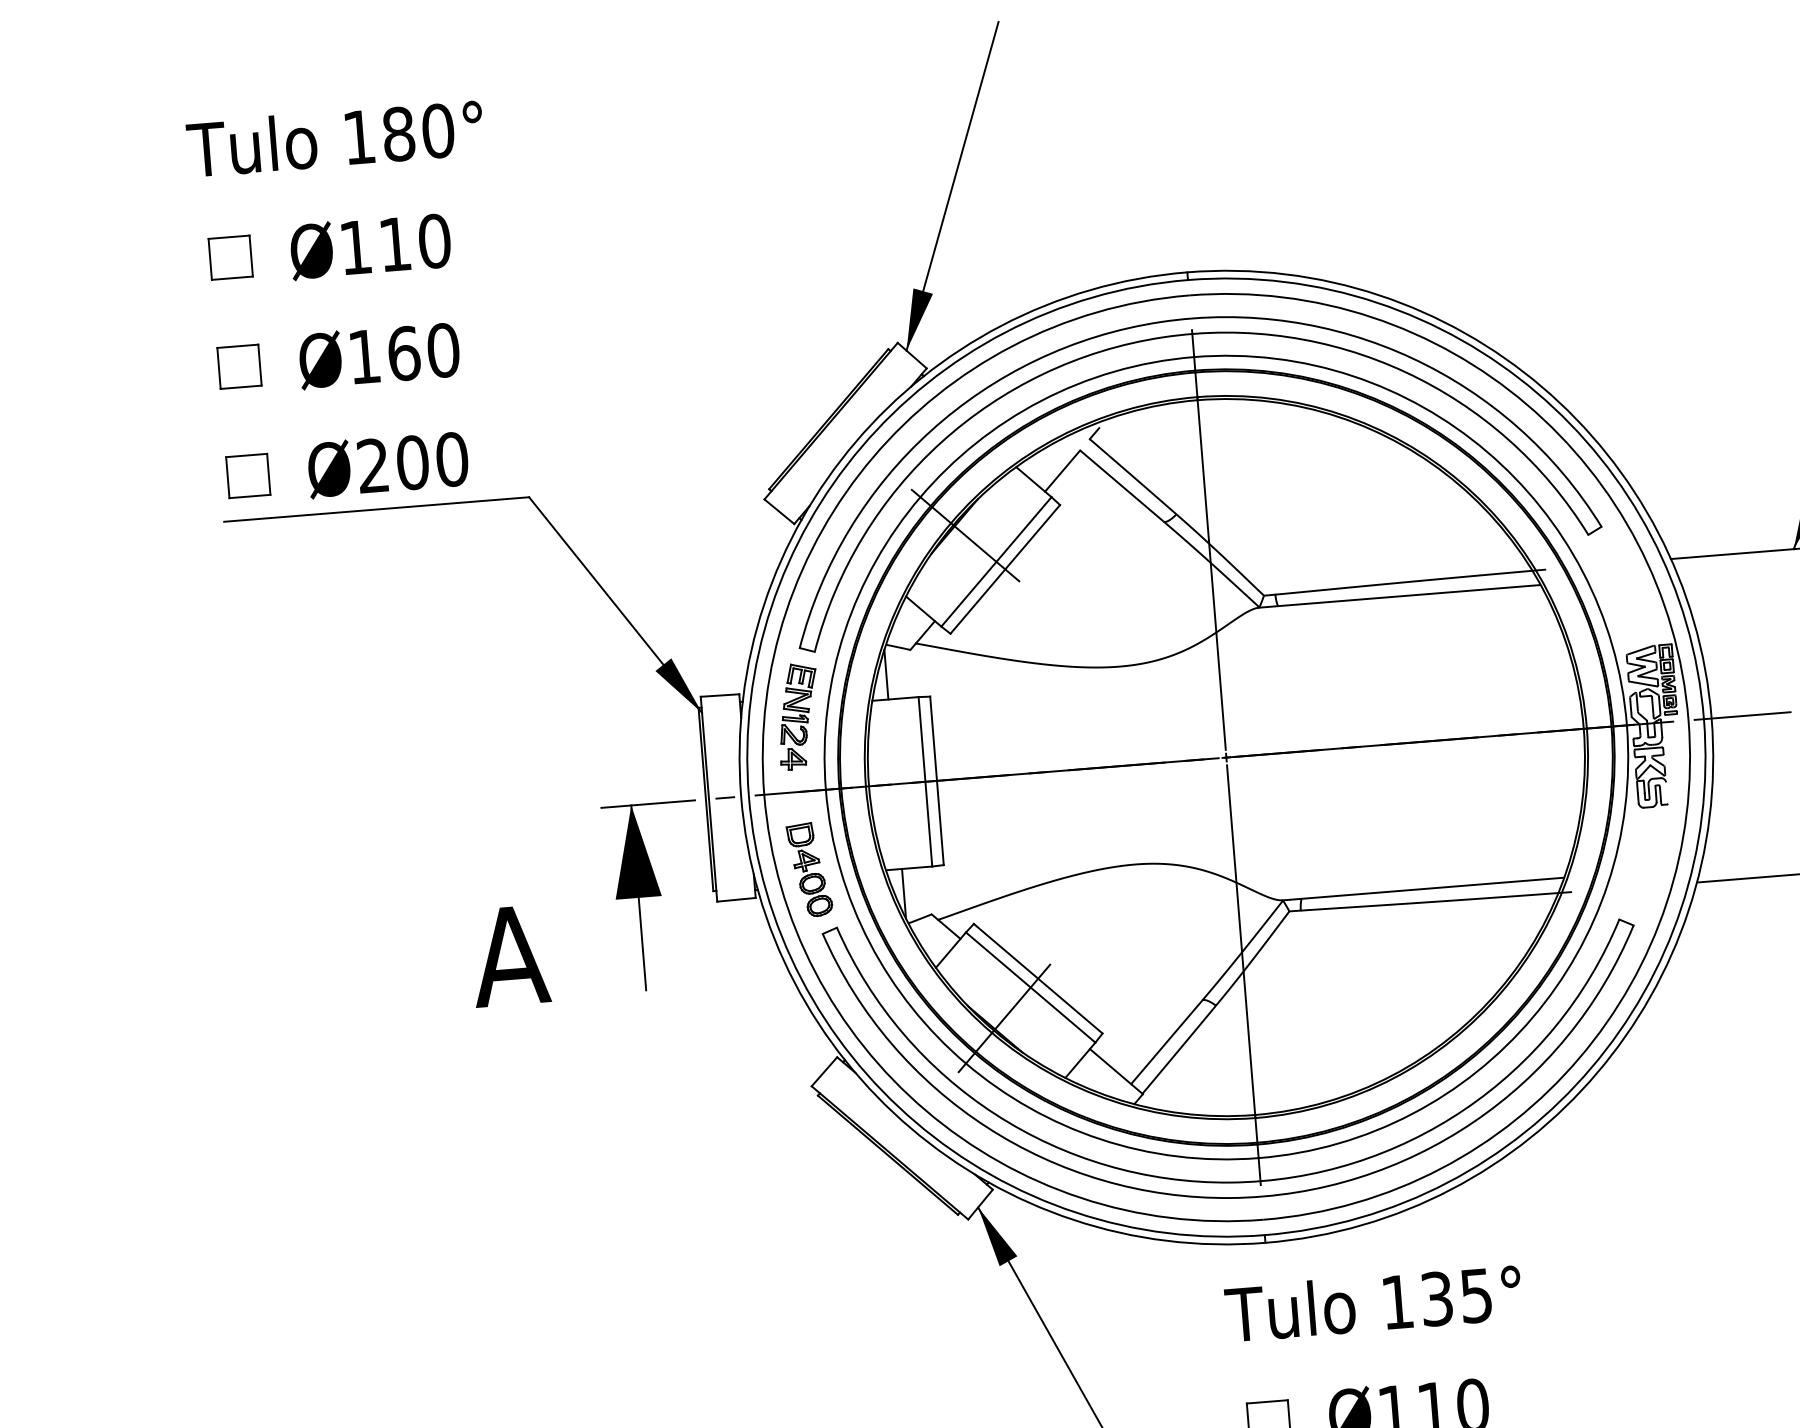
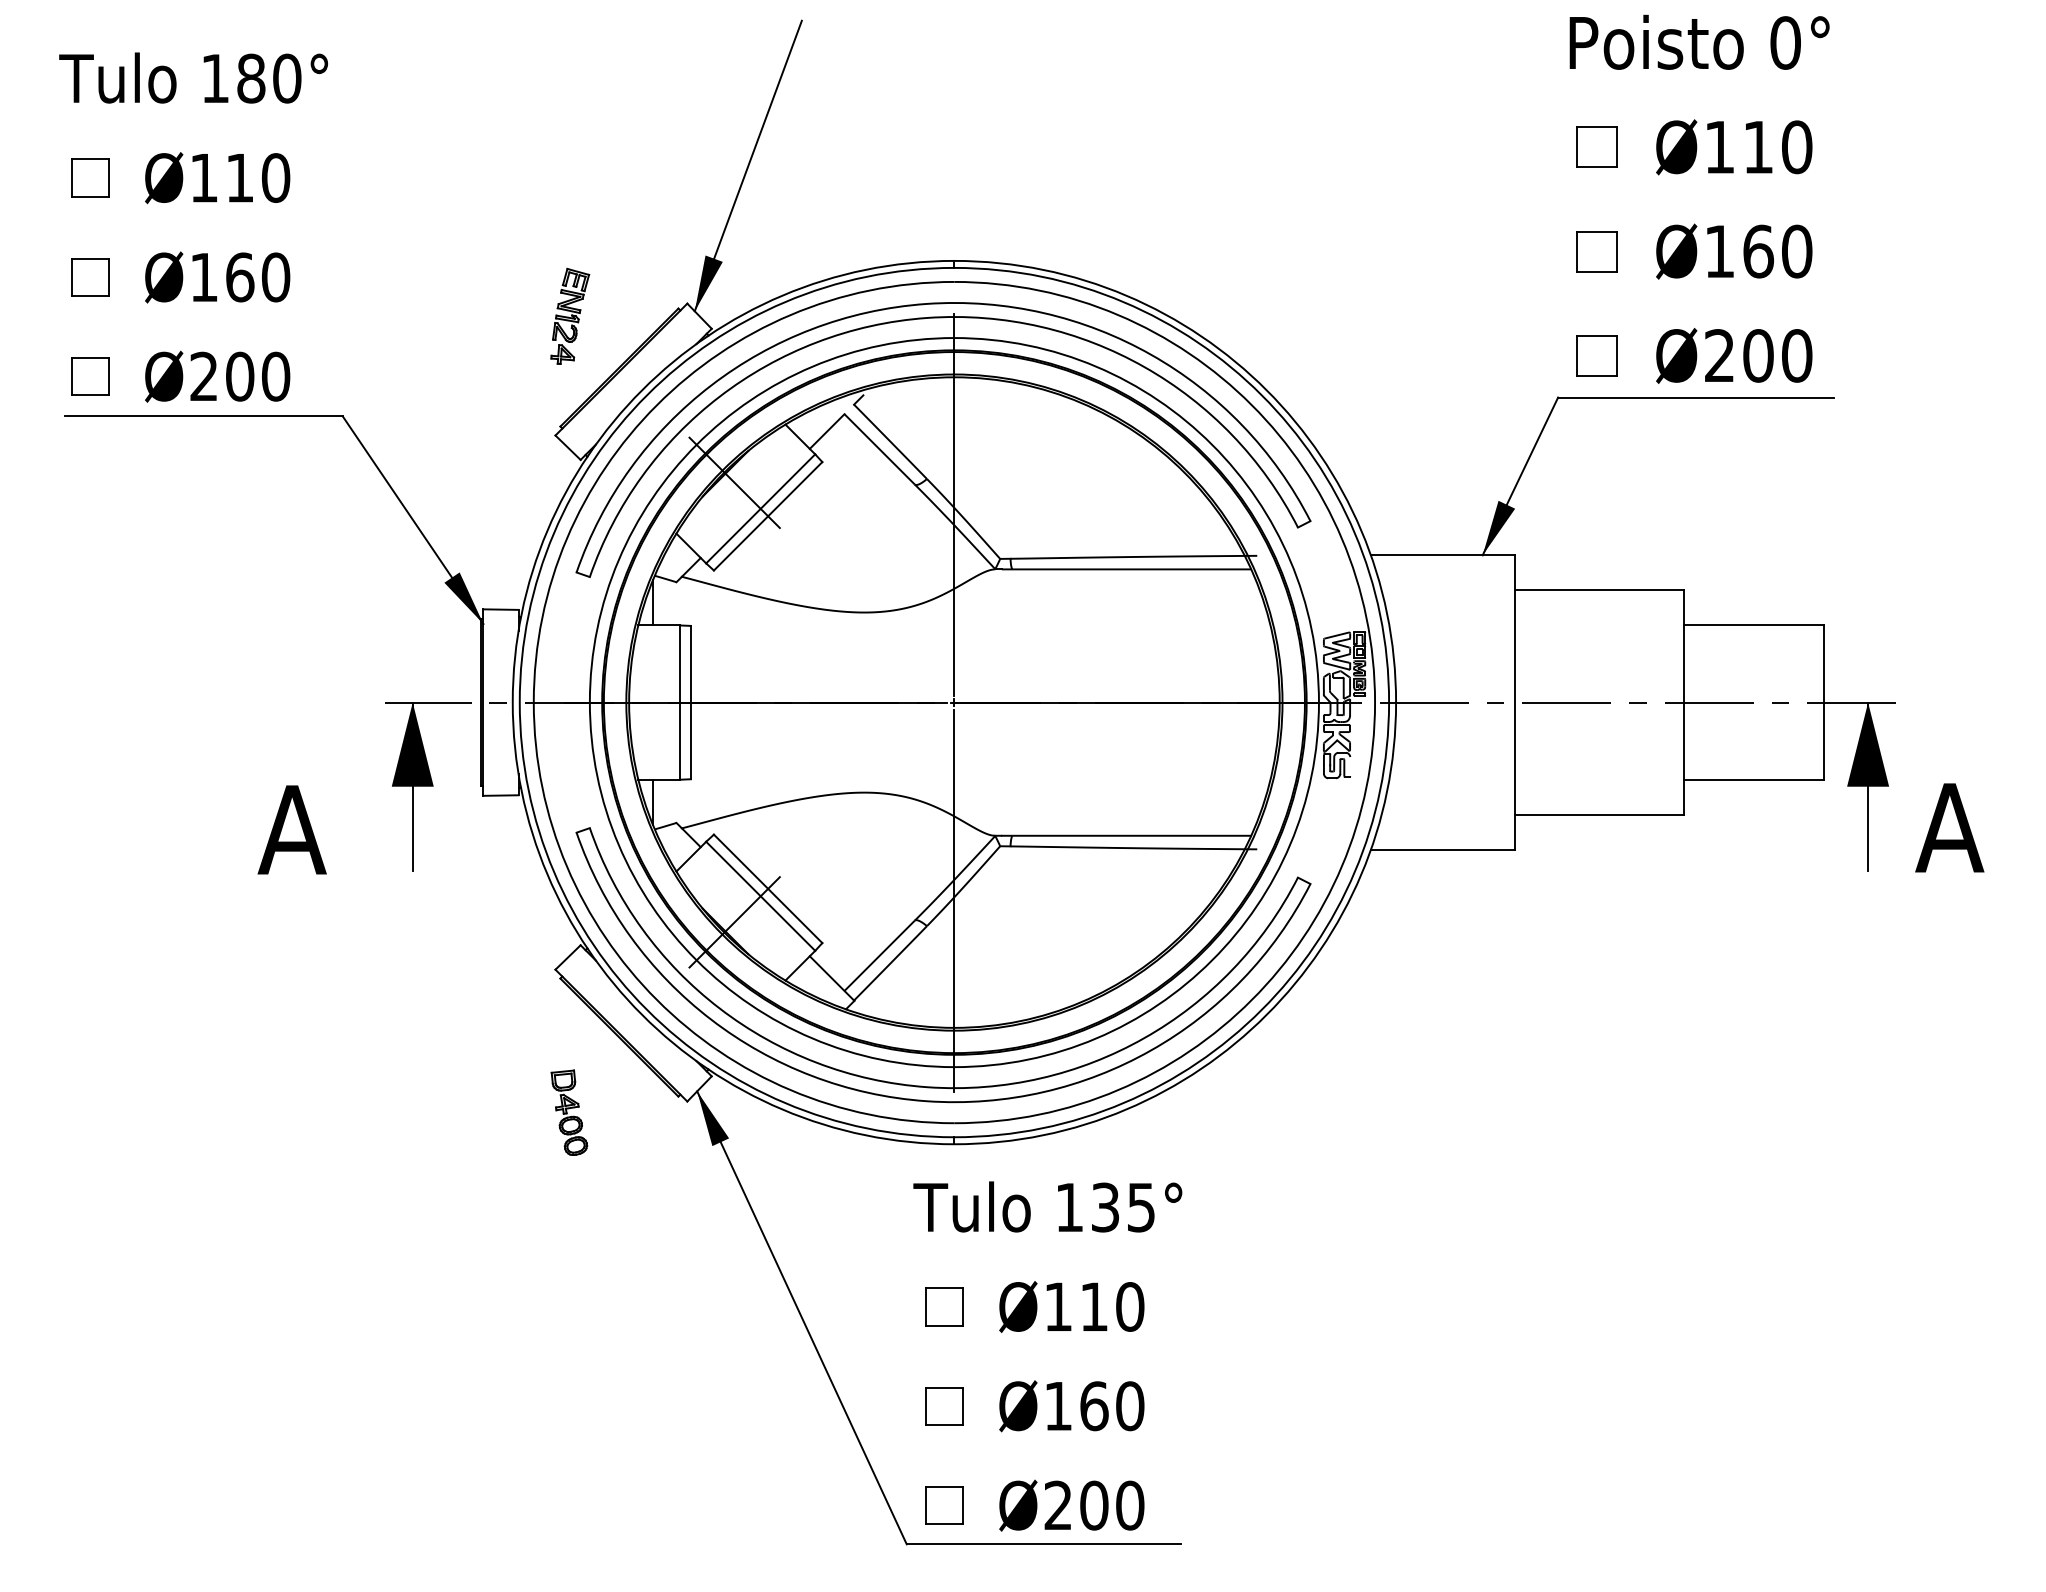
part: (798, 715) -> (570, 315), moved
part: (809, 869) -> (569, 1112), moved

